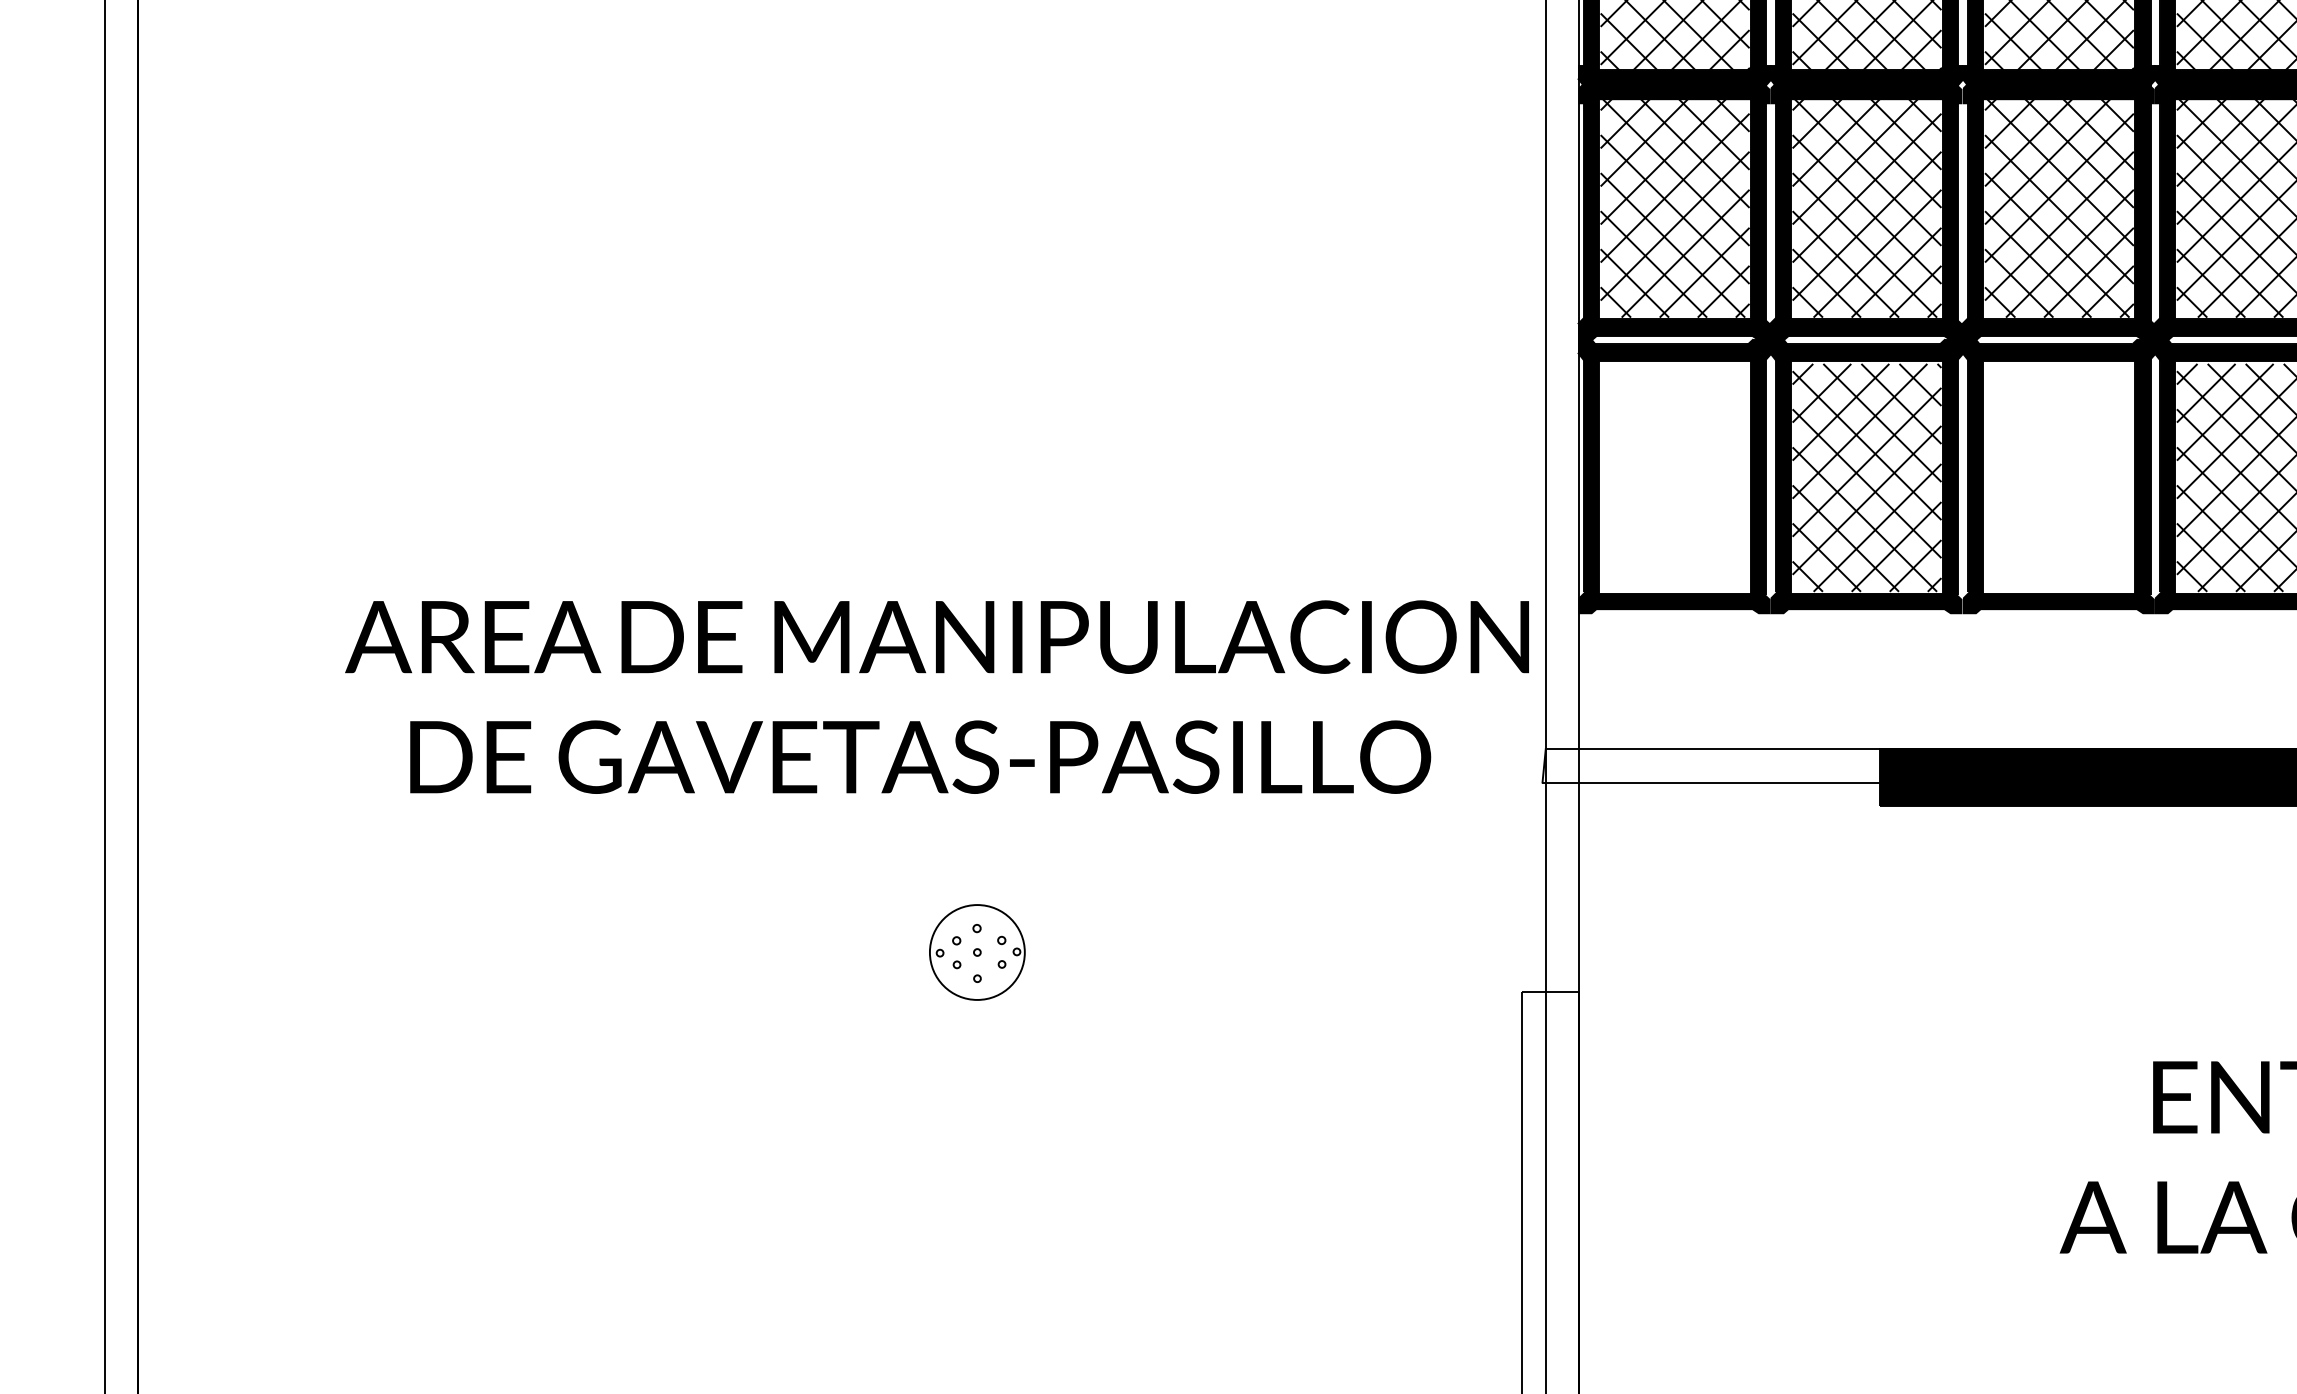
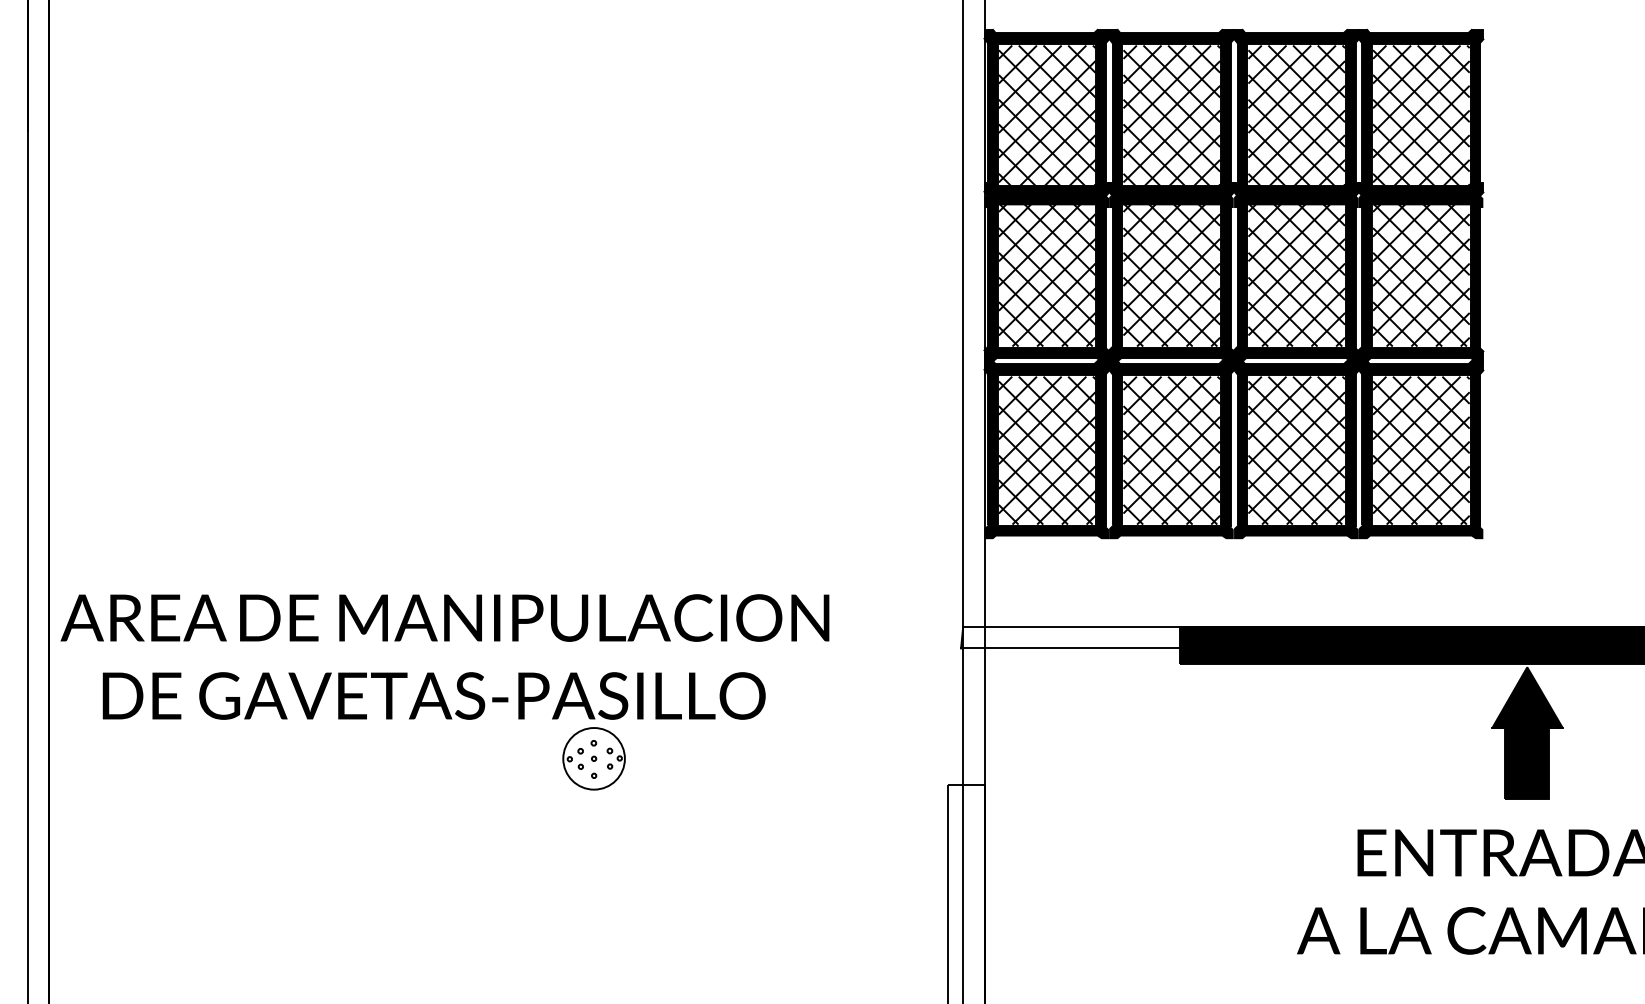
hatch: (1674, 477) -> (1046, 450), added
hatch: (2059, 477) -> (1296, 450), added
text: (936, 696) -> (444, 656), moved

